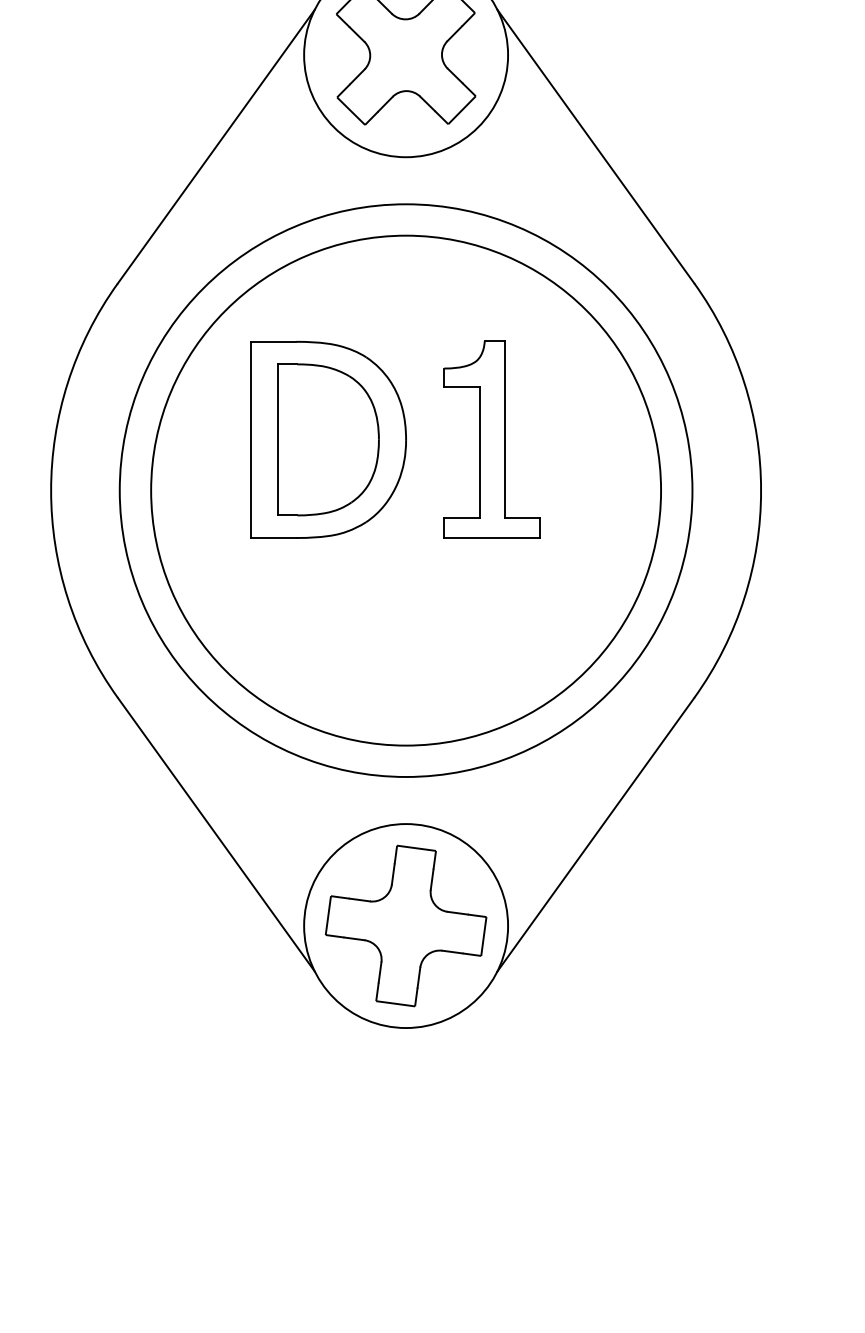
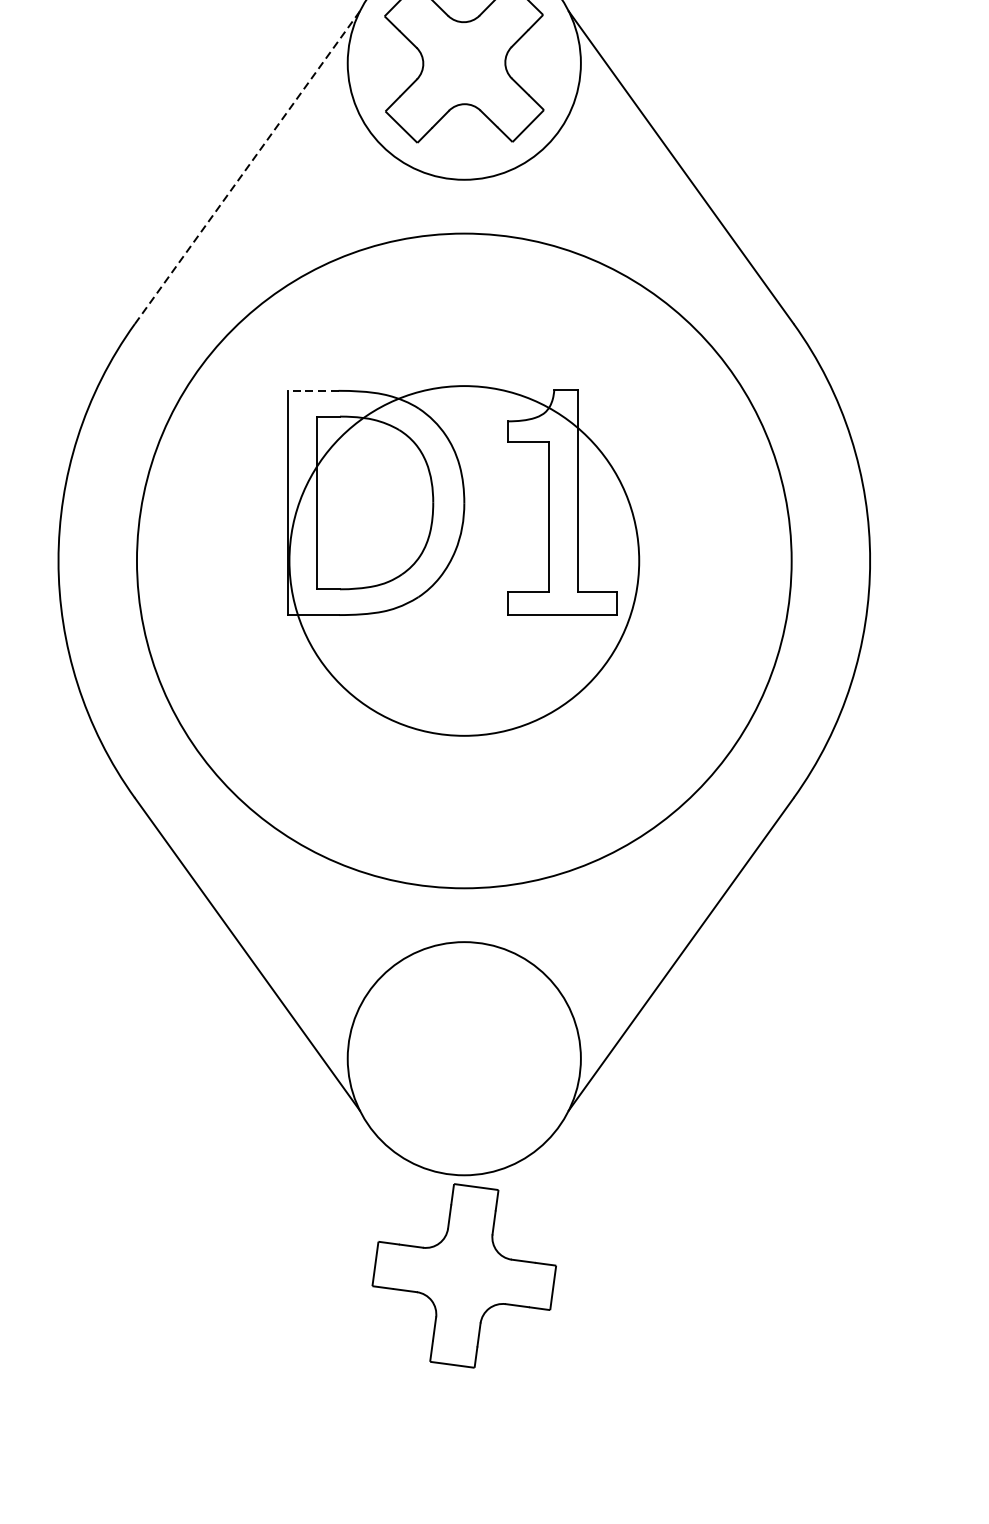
line: (216, 146) -> (247, 167), solid -> dashed
line: (273, 341) -> (312, 390), solid -> dashed
circle: (406, 490) -> (464, 560), size x0.6
part: (405, 925) -> (463, 1275), moved

